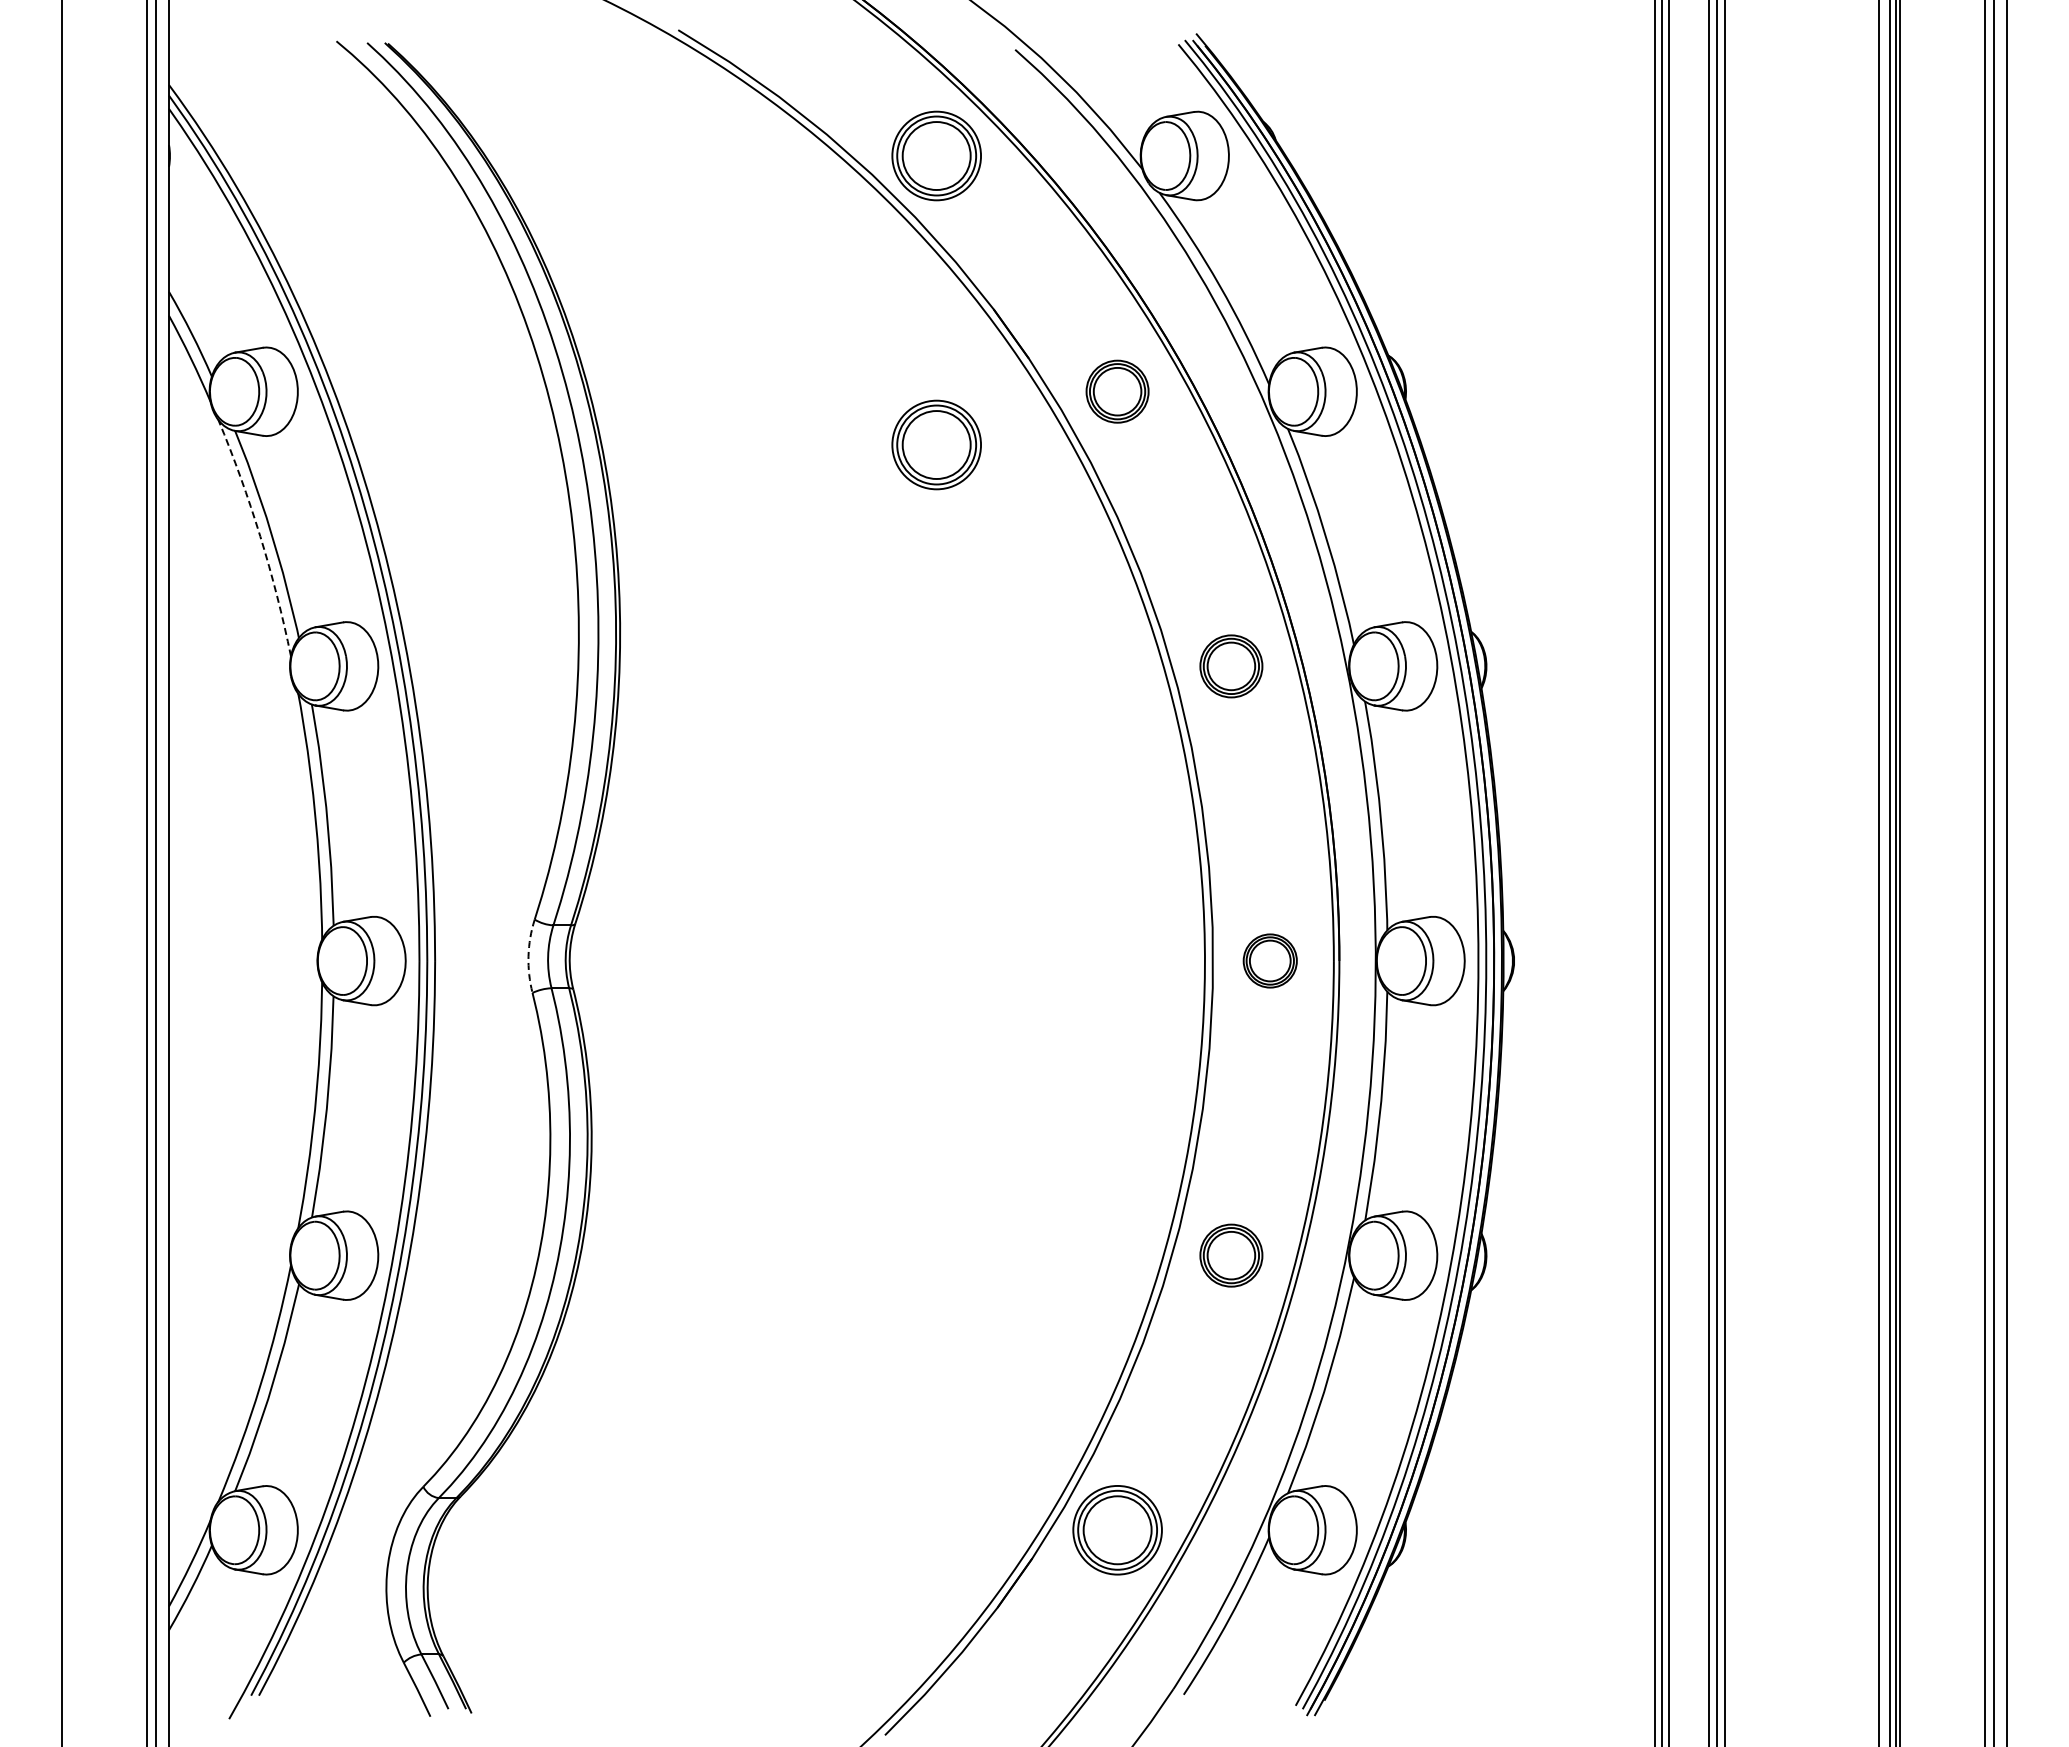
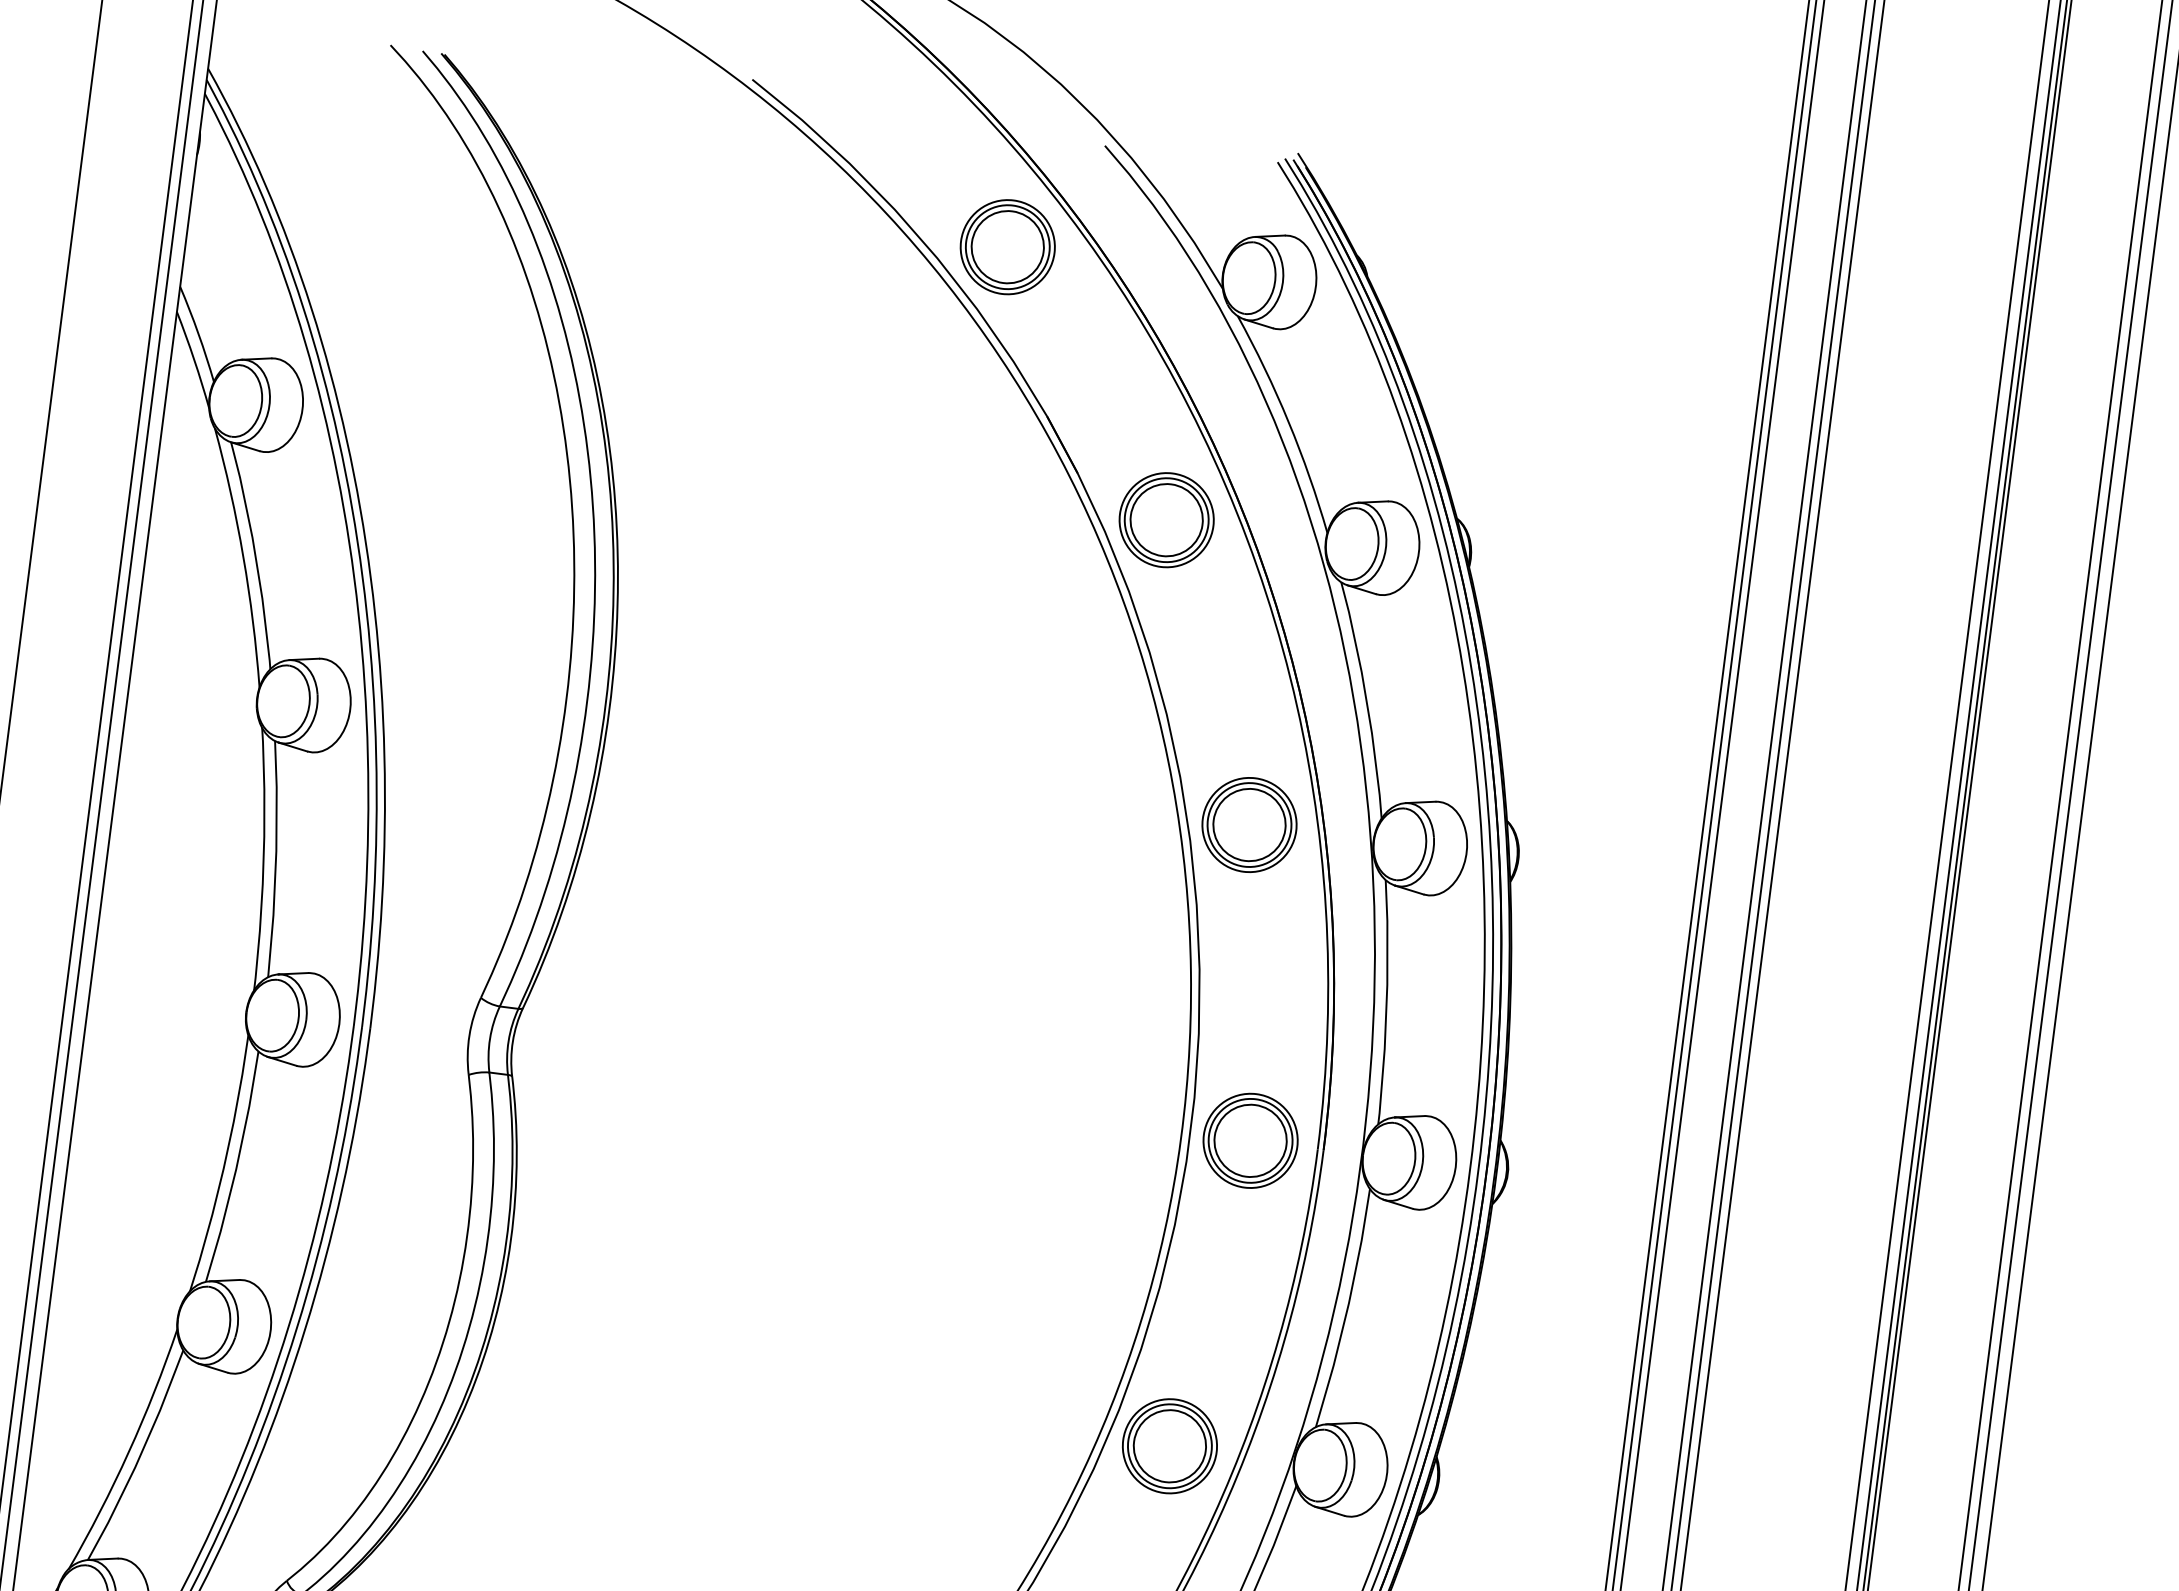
part: (1117, 391) -> (1166, 519), size x1.43
part: (936, 444) -> (968, 551), removed
arc: (260, 536) -> (243, 556), dashed -> solid
part: (1231, 666) -> (1249, 825), size x1.43
arc: (528, 956) -> (469, 1035), dashed -> solid
part: (1270, 960) -> (1251, 1140), size x1.67
part: (1231, 1255) -> (1170, 1446), size x1.43

